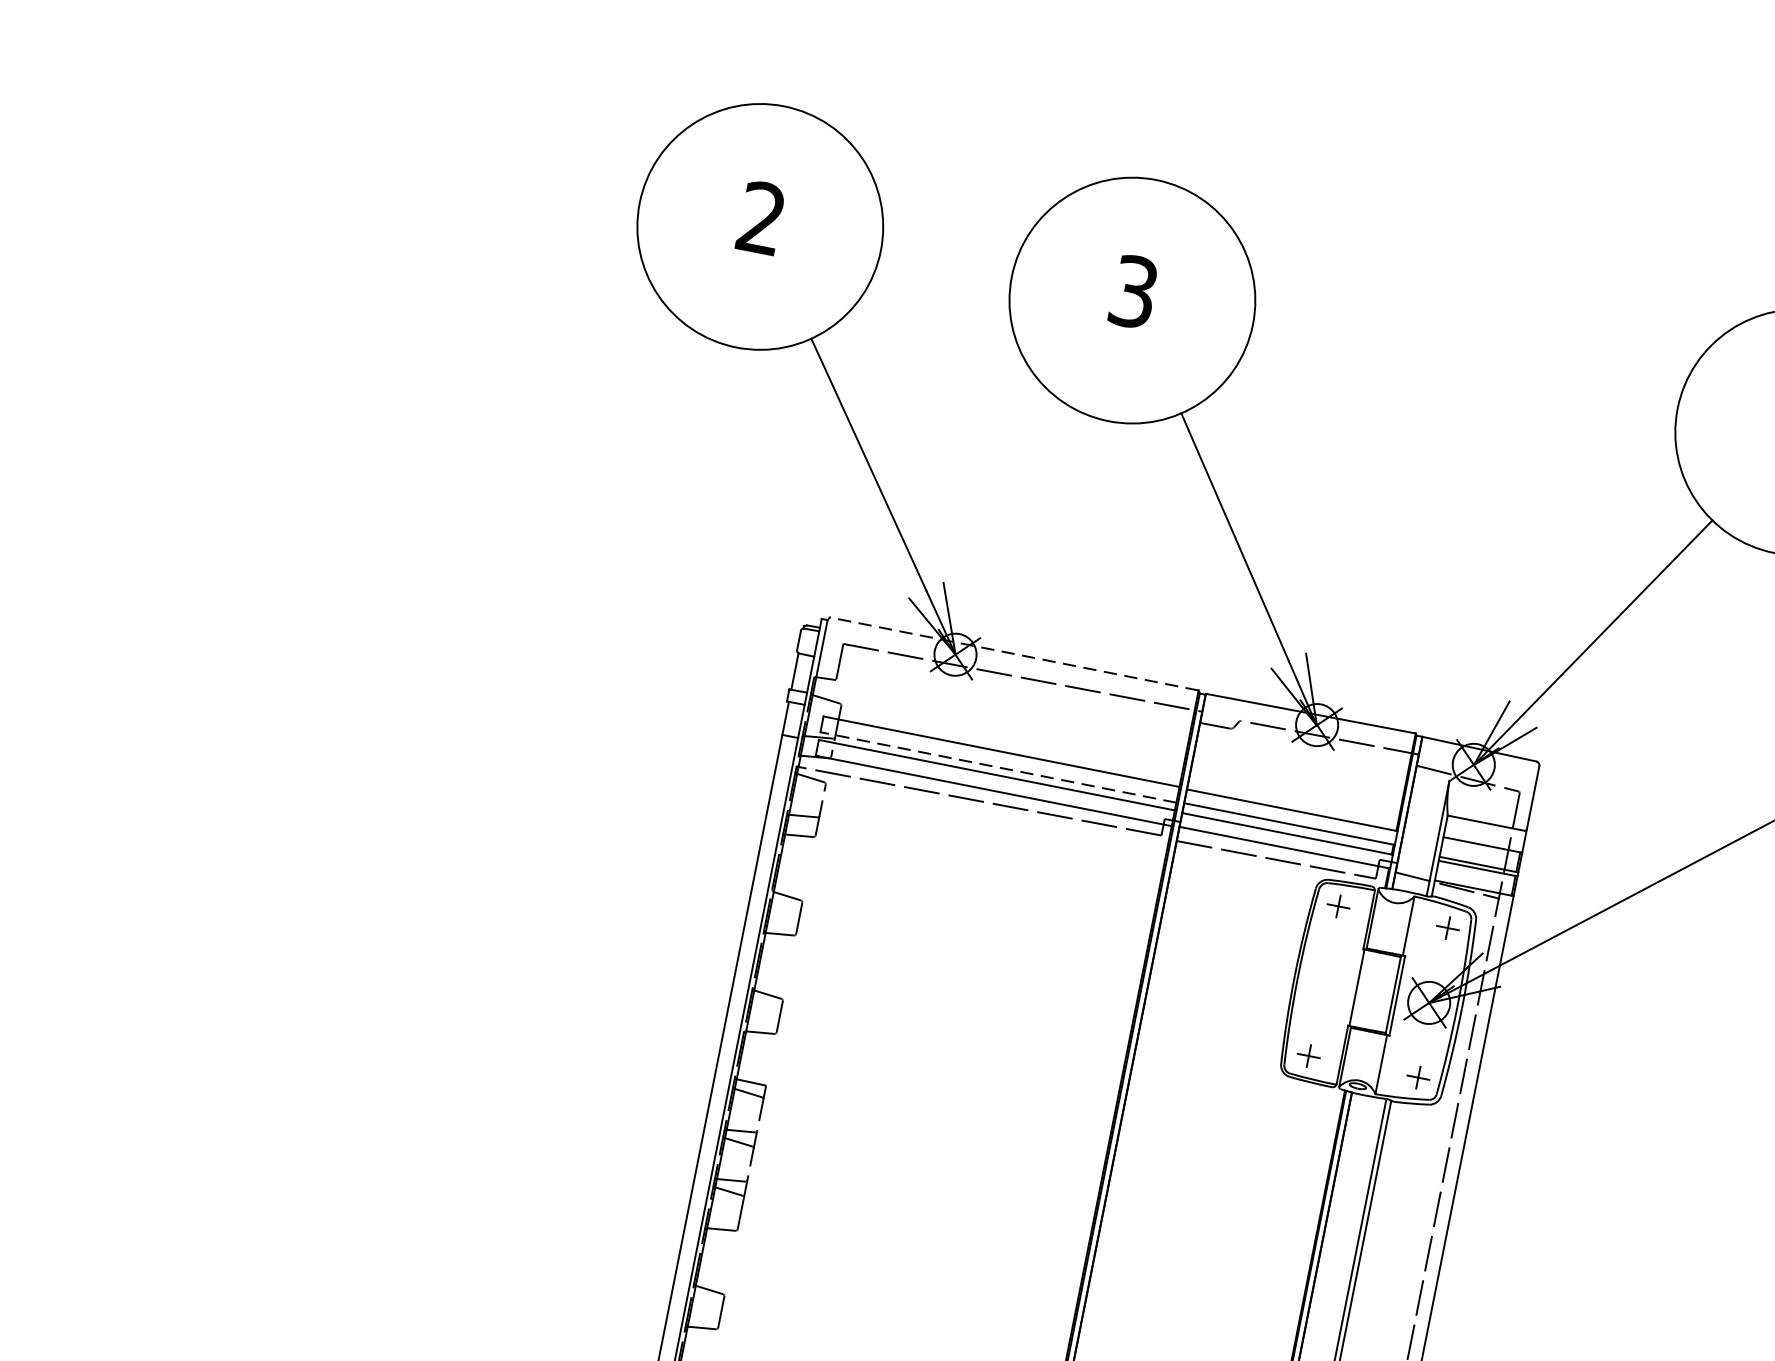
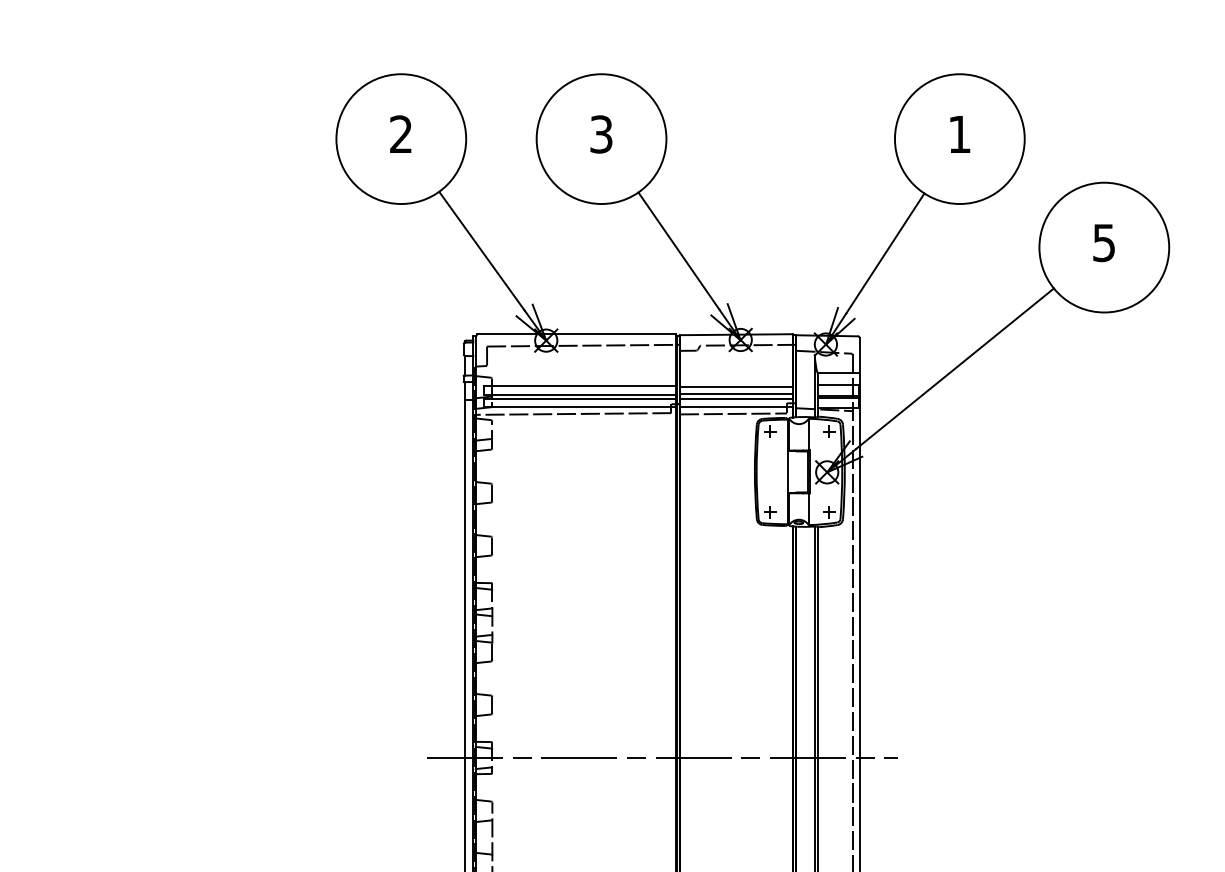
line: (1013, 654) -> (576, 334), dashed -> solid
line: (999, 767) -> (580, 394), dashed -> solid

